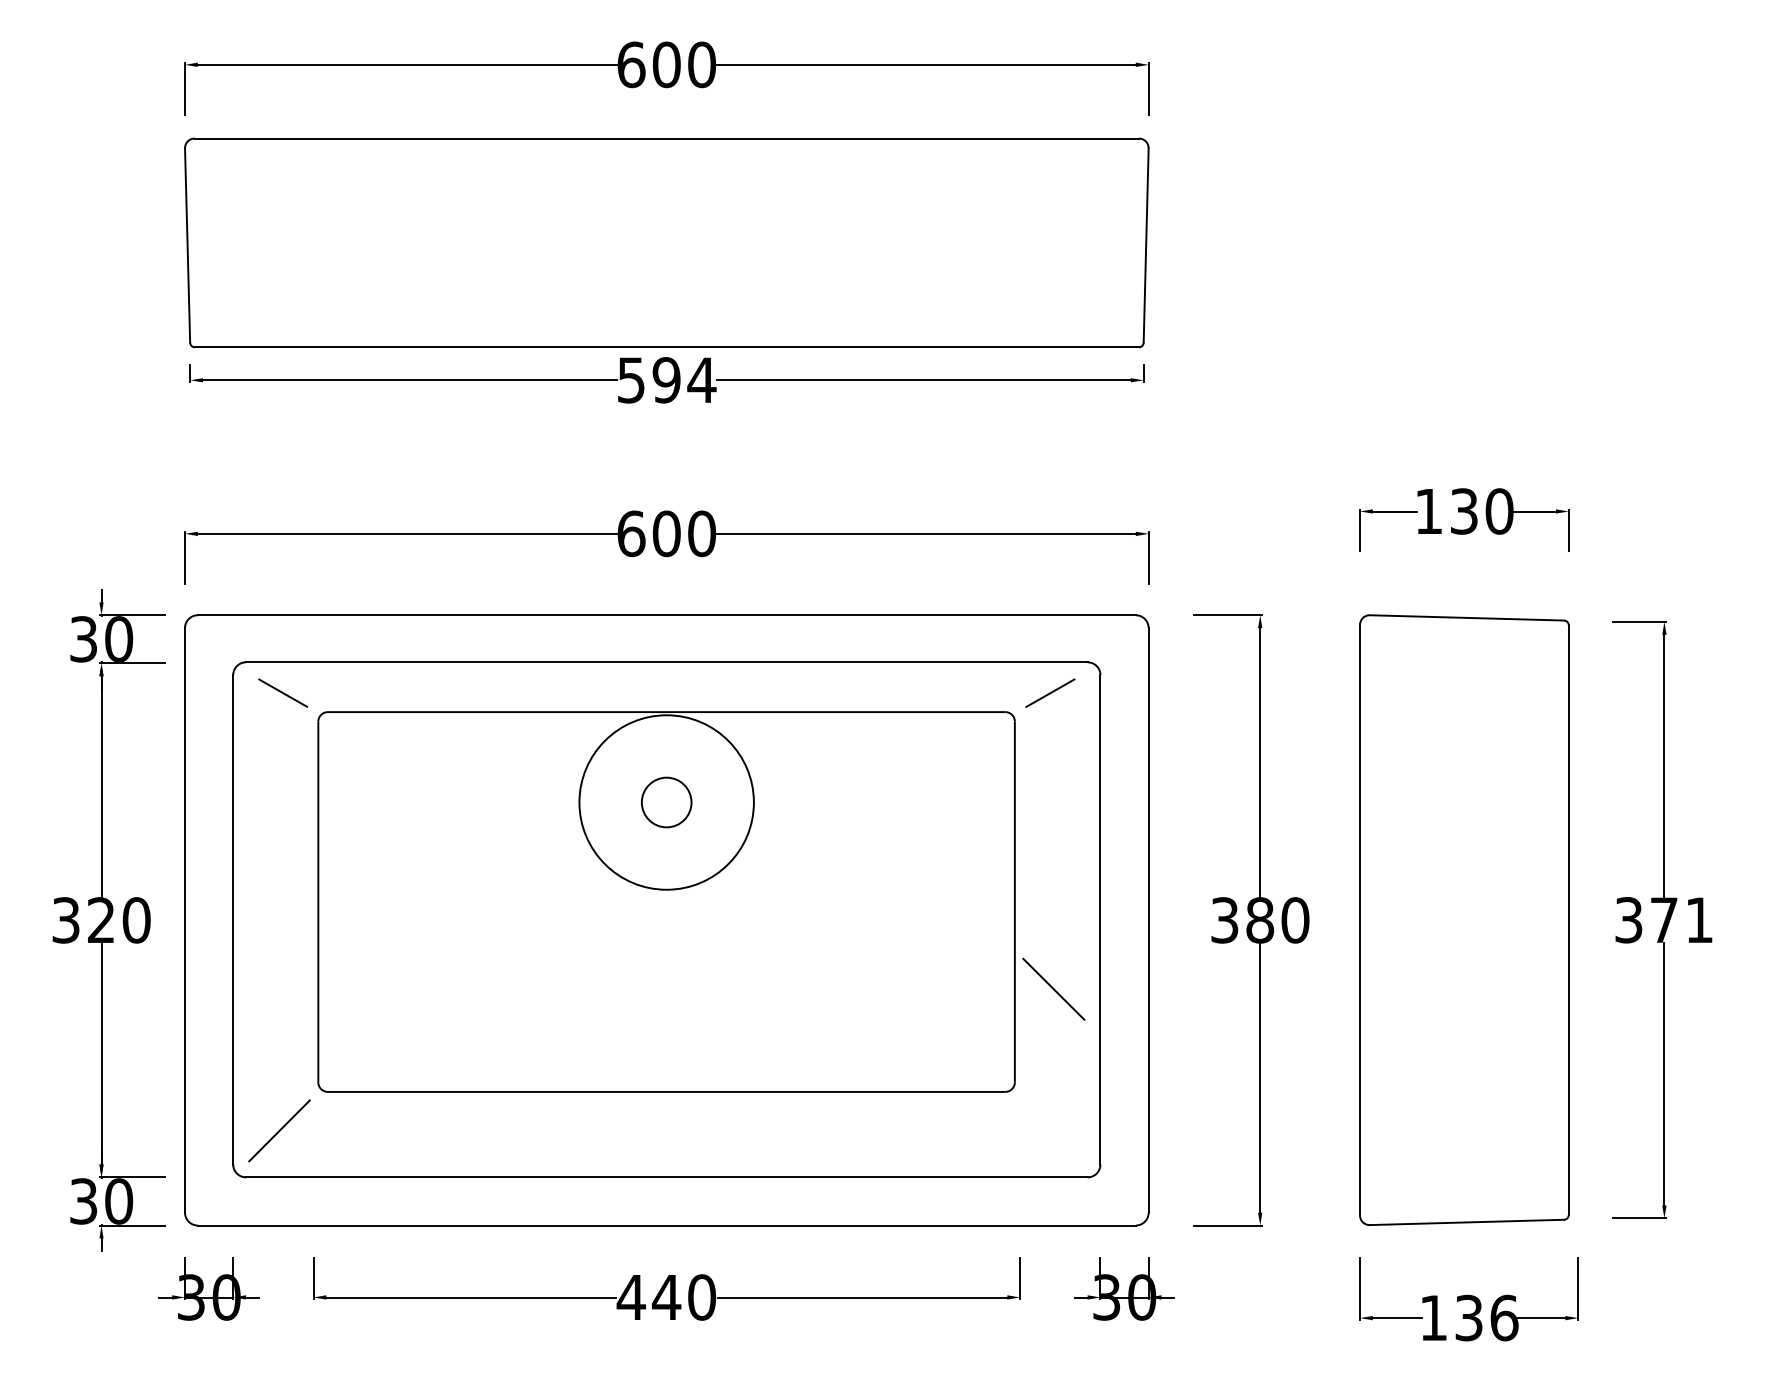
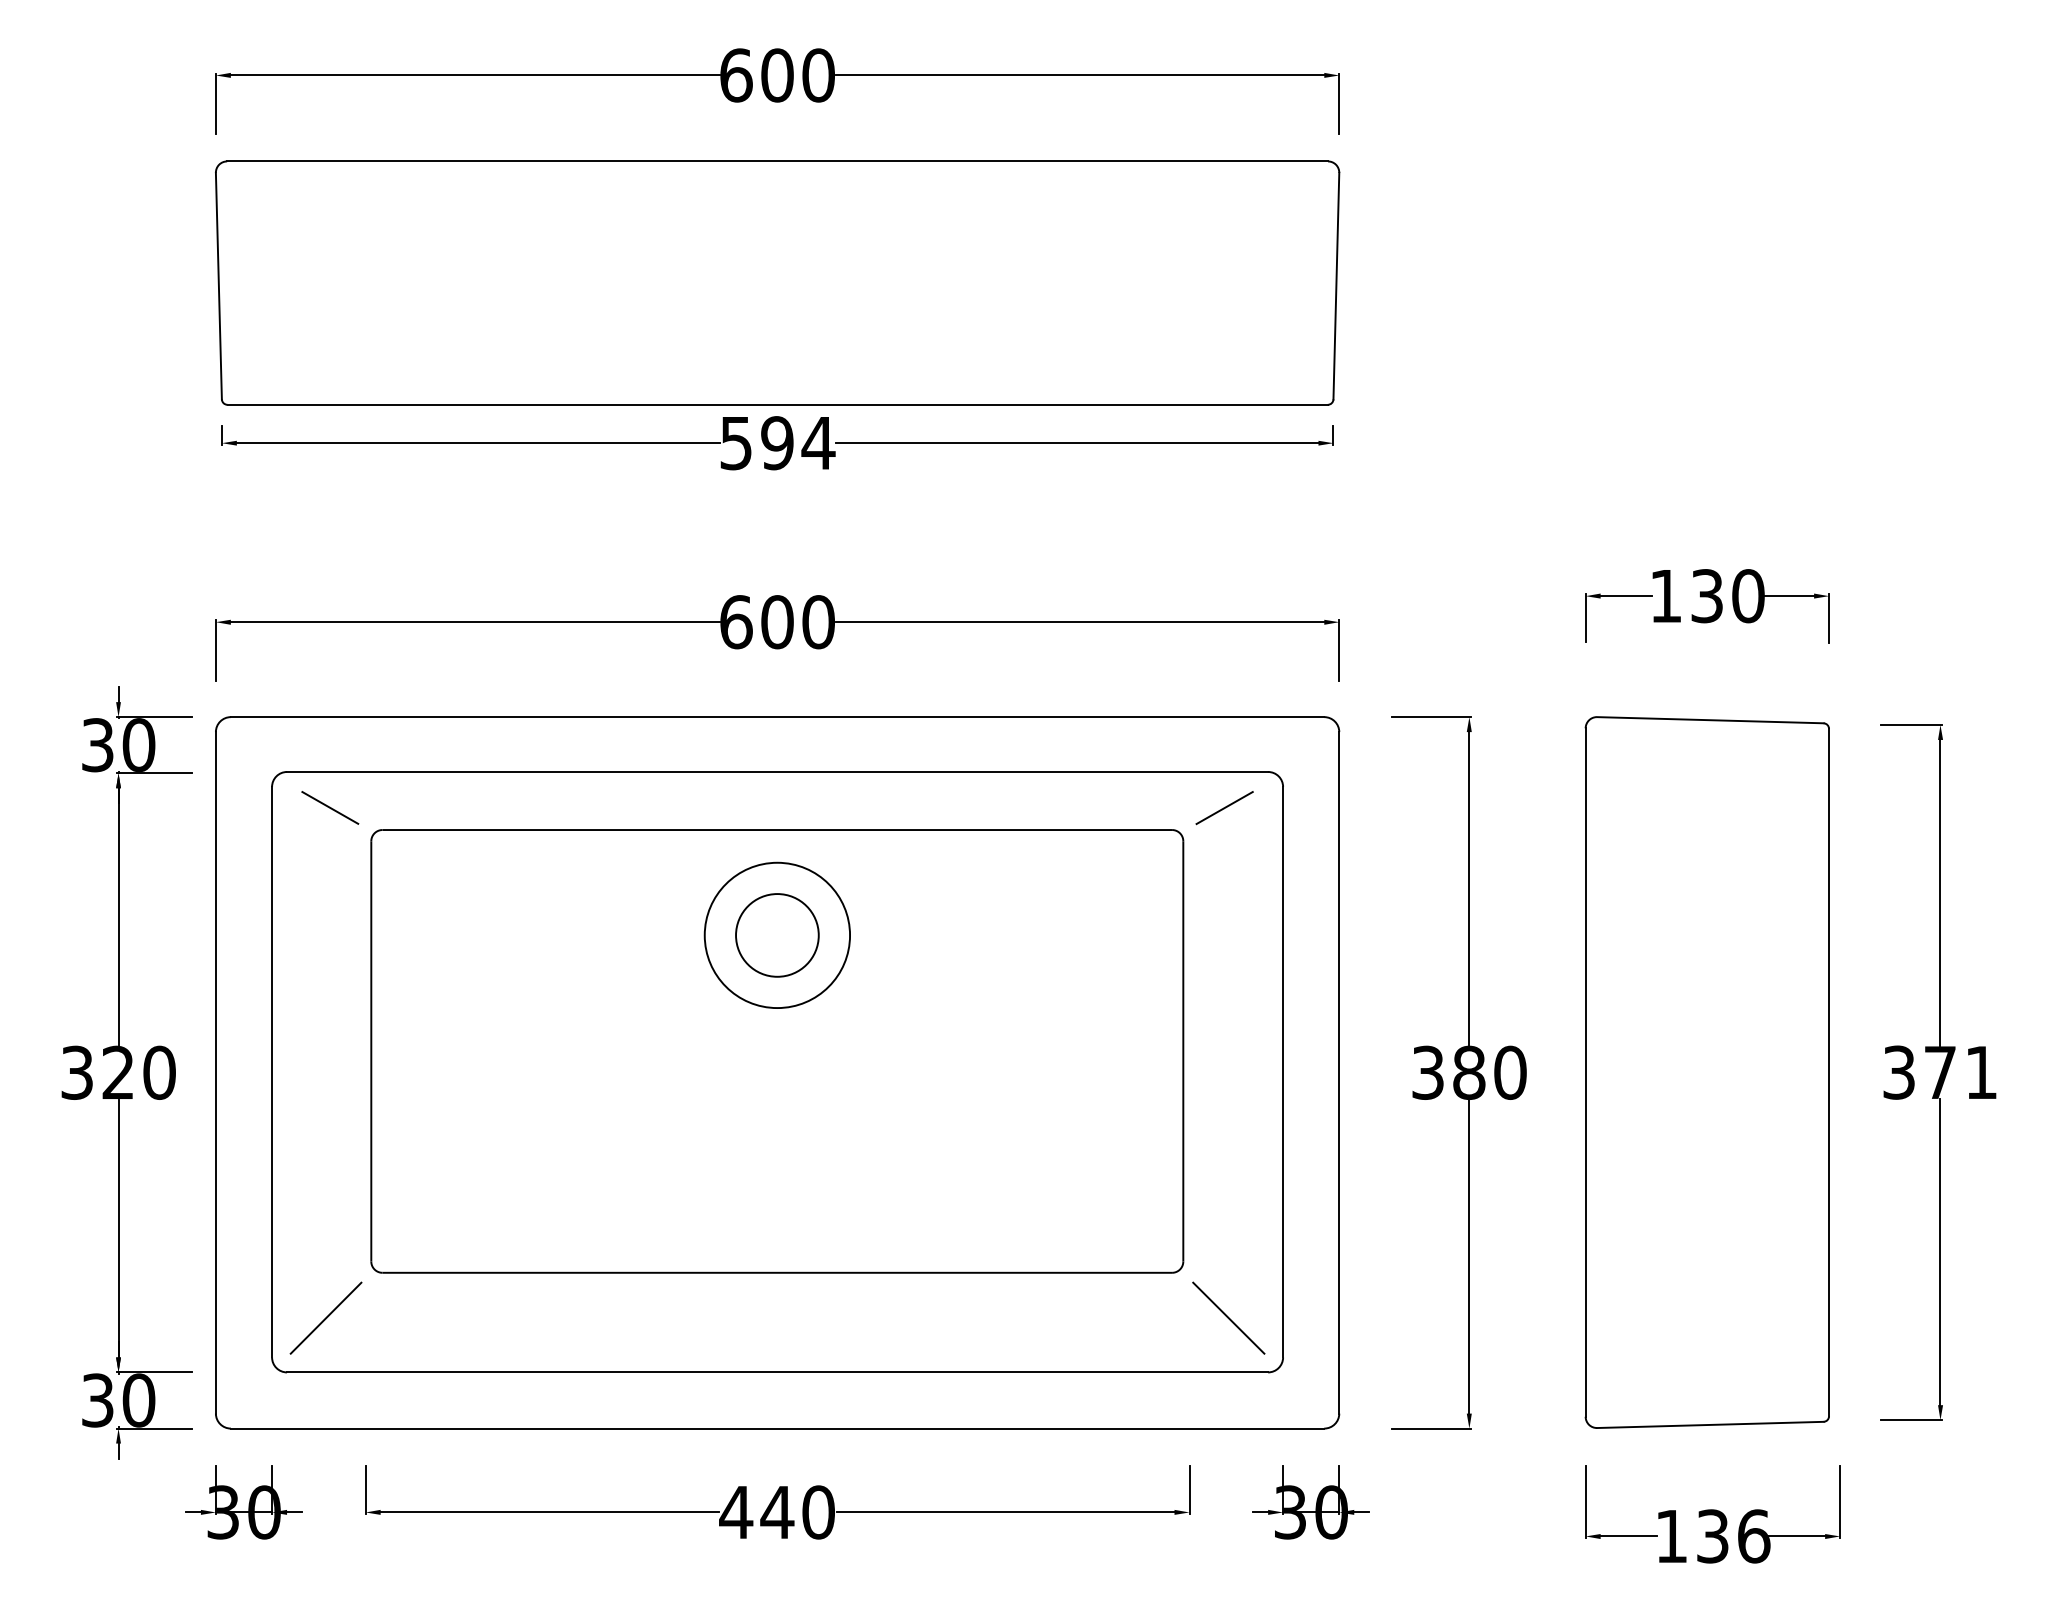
circle: (666, 802) -> (777, 935), size x0.71
circle: (666, 802) -> (777, 935), size x1.43
line: (1053, 988) -> (1228, 1317), moved

